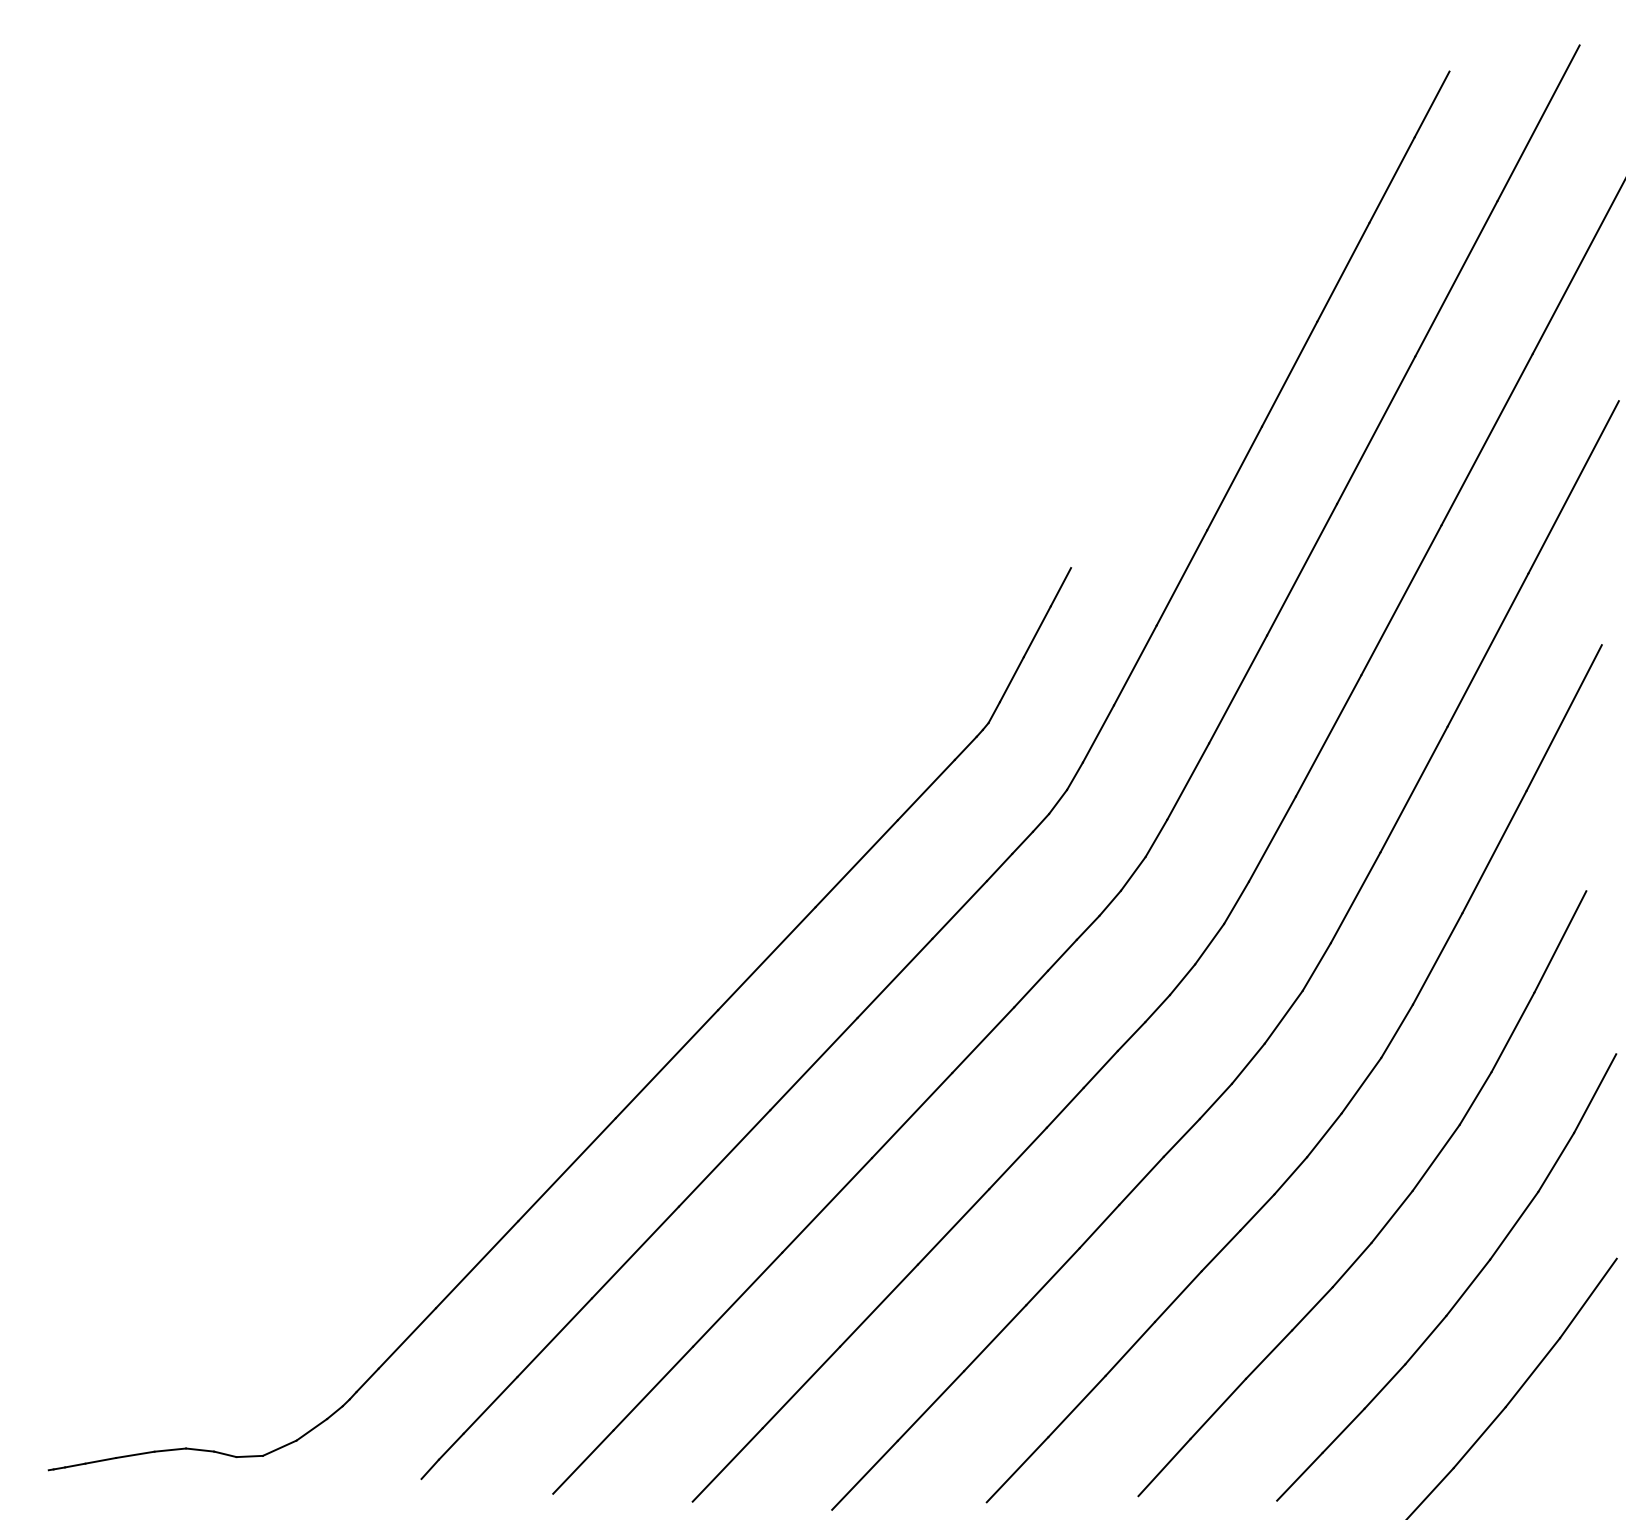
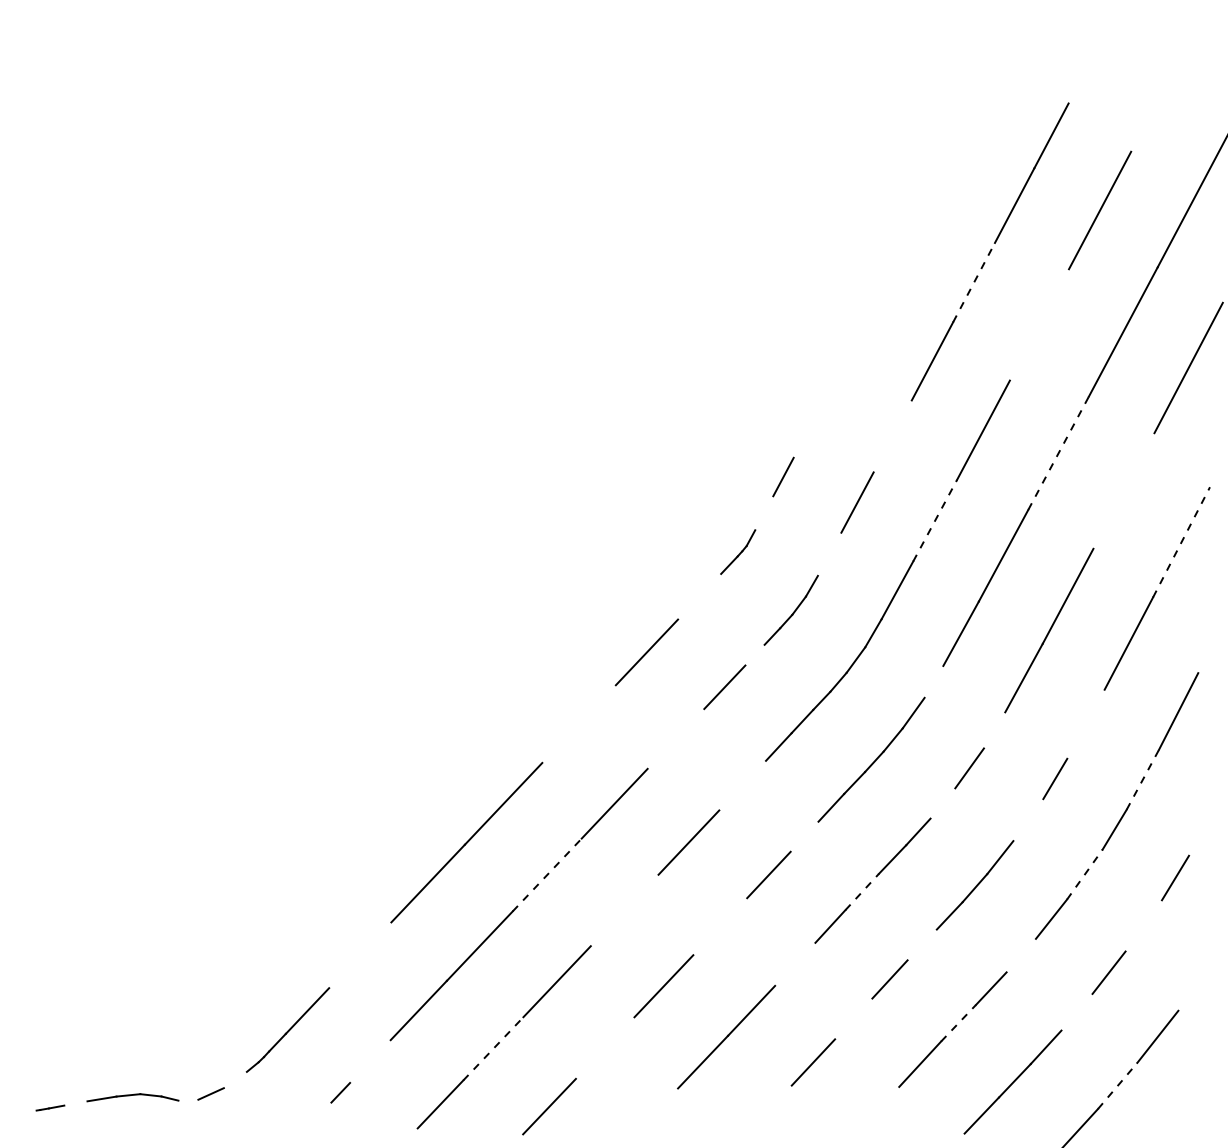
line: (1431, 104) -> (1081, 78), removed
line: (1538, 123) -> (1162, 93), removed
line: (1289, 373) -> (973, 281), solid -> dashed
line: (1376, 430) -> (1039, 325), removed
line: (1181, 577) -> (892, 436), removed
line: (1060, 587) -> (800, 443), removed
line: (1401, 600) -> (1058, 453), solid -> dashed
line: (1487, 649) -> (1123, 490), removed
line: (1011, 679) -> (763, 513), removed
line: (1238, 689) -> (935, 520), solid -> dashed
line: (1564, 717) -> (1181, 541), solid -> dashed
line: (1097, 733) -> (828, 553), removed
line: (925, 789) -> (698, 596), removed
line: (999, 867) -> (754, 655), removed
line: (1236, 902) -> (933, 681), removed
line: (766, 958) -> (578, 723), removed
line: (1437, 958) -> (1085, 723), removed
line: (1316, 966) -> (994, 730), removed
line: (894, 977) -> (675, 738), removed
line: (1513, 1032) -> (1143, 779), solid -> dashed
line: (983, 1039) -> (742, 785), removed
line: (1248, 1063) -> (943, 803), removed
line: (1361, 1085) -> (1028, 819), removed
line: (1595, 1093) -> (1205, 825), removed
line: (1064, 1107) -> (804, 836), removed
line: (1436, 1157) -> (1085, 874), solid -> dashed
line: (724, 1158) -> (547, 875), solid -> dashed
line: (1141, 1180) -> (862, 891), solid -> dashed
line: (826, 1205) -> (624, 910), removed
line: (1514, 1225) -> (1143, 925), removed
line: (953, 1226) -> (720, 926), removed
line: (1220, 1250) -> (921, 944), removed
line: (476, 1264) -> (359, 955), removed
line: (1351, 1264) -> (1020, 955), removed
line: (1052, 1276) -> (794, 964), removed
line: (1588, 1298) -> (1199, 980), removed
line: (1425, 1339) -> (1076, 1011), removed
line: (1130, 1348) -> (853, 1018), removed
line: (1269, 1354) -> (958, 1023), solid -> dashed
line: (801, 1387) -> (605, 1048), removed
line: (653, 1388) -> (493, 1048), solid -> dashed
line: (490, 1405) -> (370, 1061), removed
line: (311, 1429) -> (235, 1079), removed
line: (1480, 1437) -> (1118, 1085), solid -> dashed
line: (249, 1456) -> (188, 1100), removed
line: (100, 1460) -> (75, 1103), removed
line: (1164, 1467) -> (879, 1108), removed
line: (429, 1468) -> (324, 1109), removed
line: (1017, 1469) -> (768, 1110), removed
line: (864, 1474) -> (652, 1113), removed

